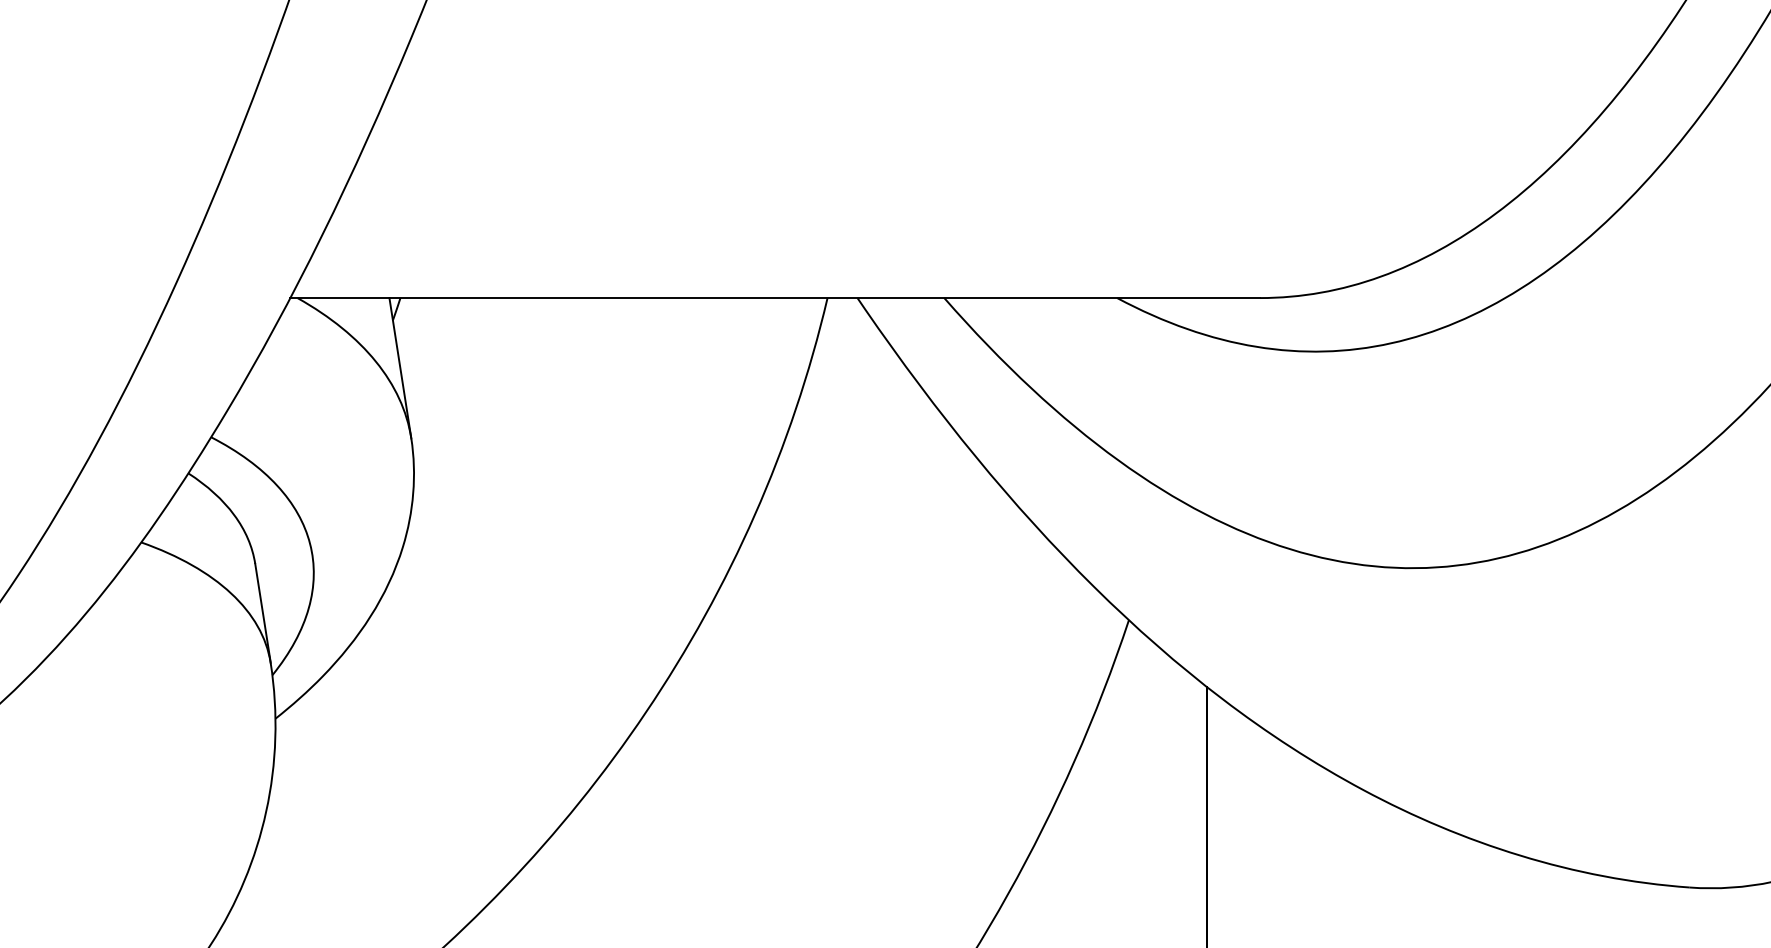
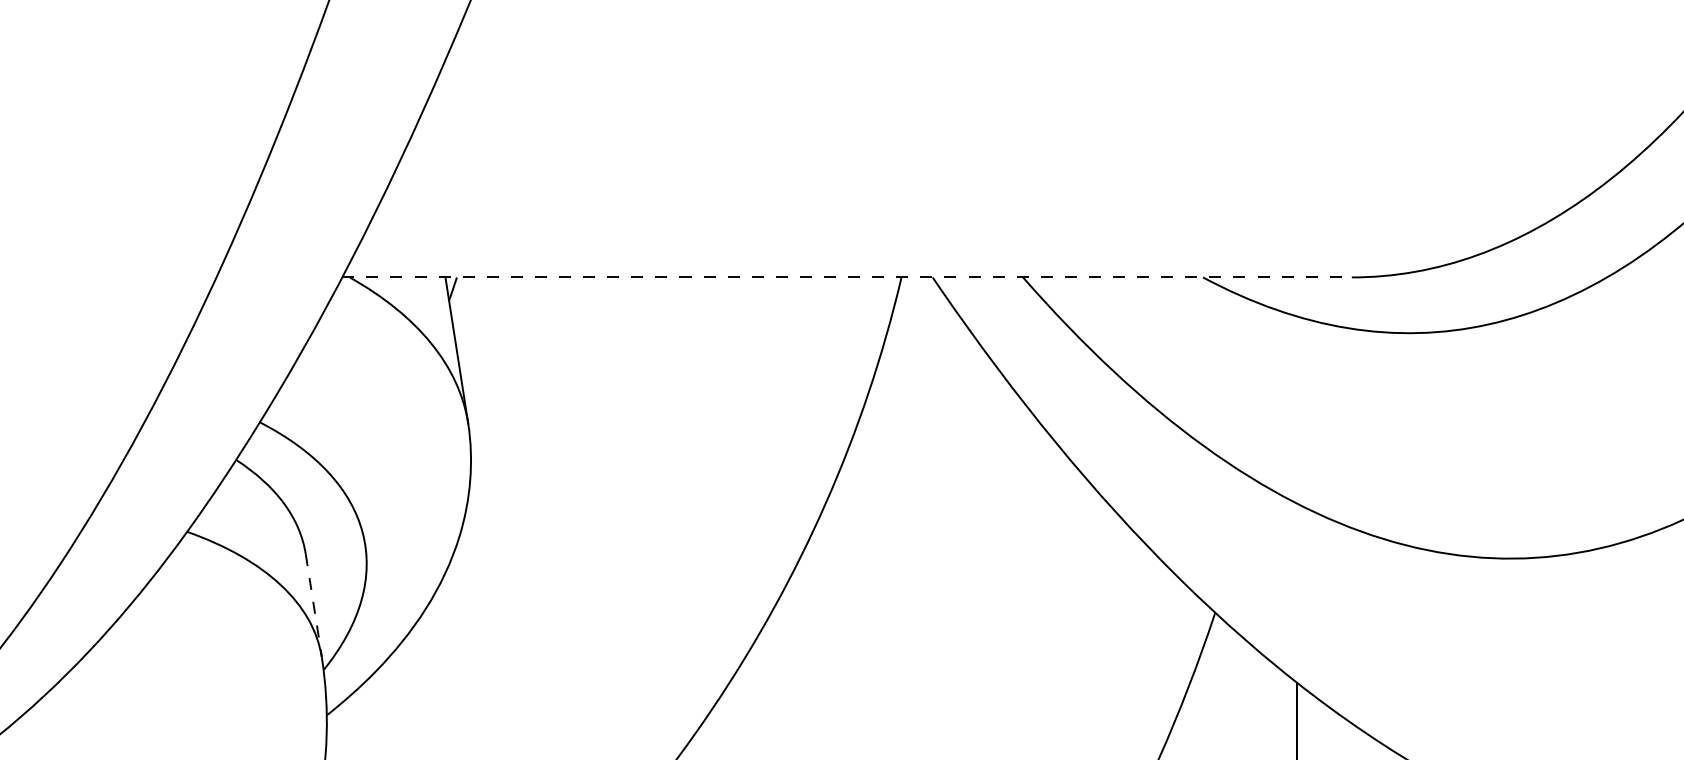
line: (775, 298) -> (847, 277), solid -> dashed
line: (263, 613) -> (314, 605), solid -> dashed

